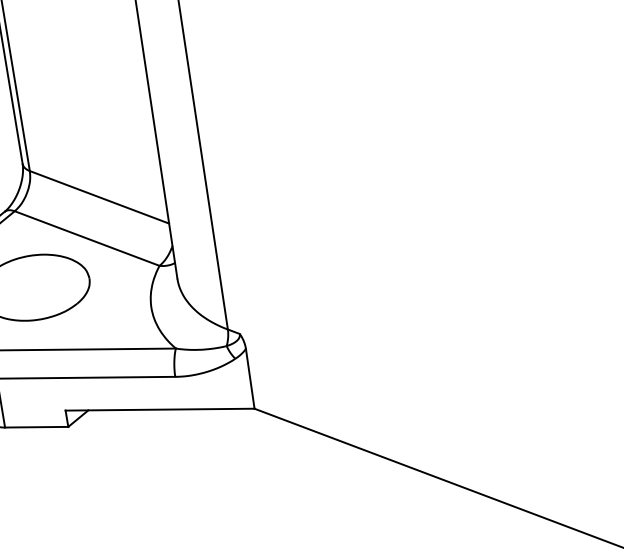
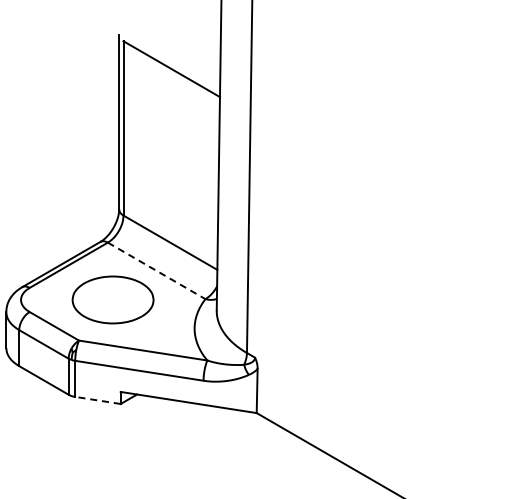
line: (88, 239) -> (157, 271), solid -> dashed
line: (36, 427) -> (97, 400), solid -> dashed

